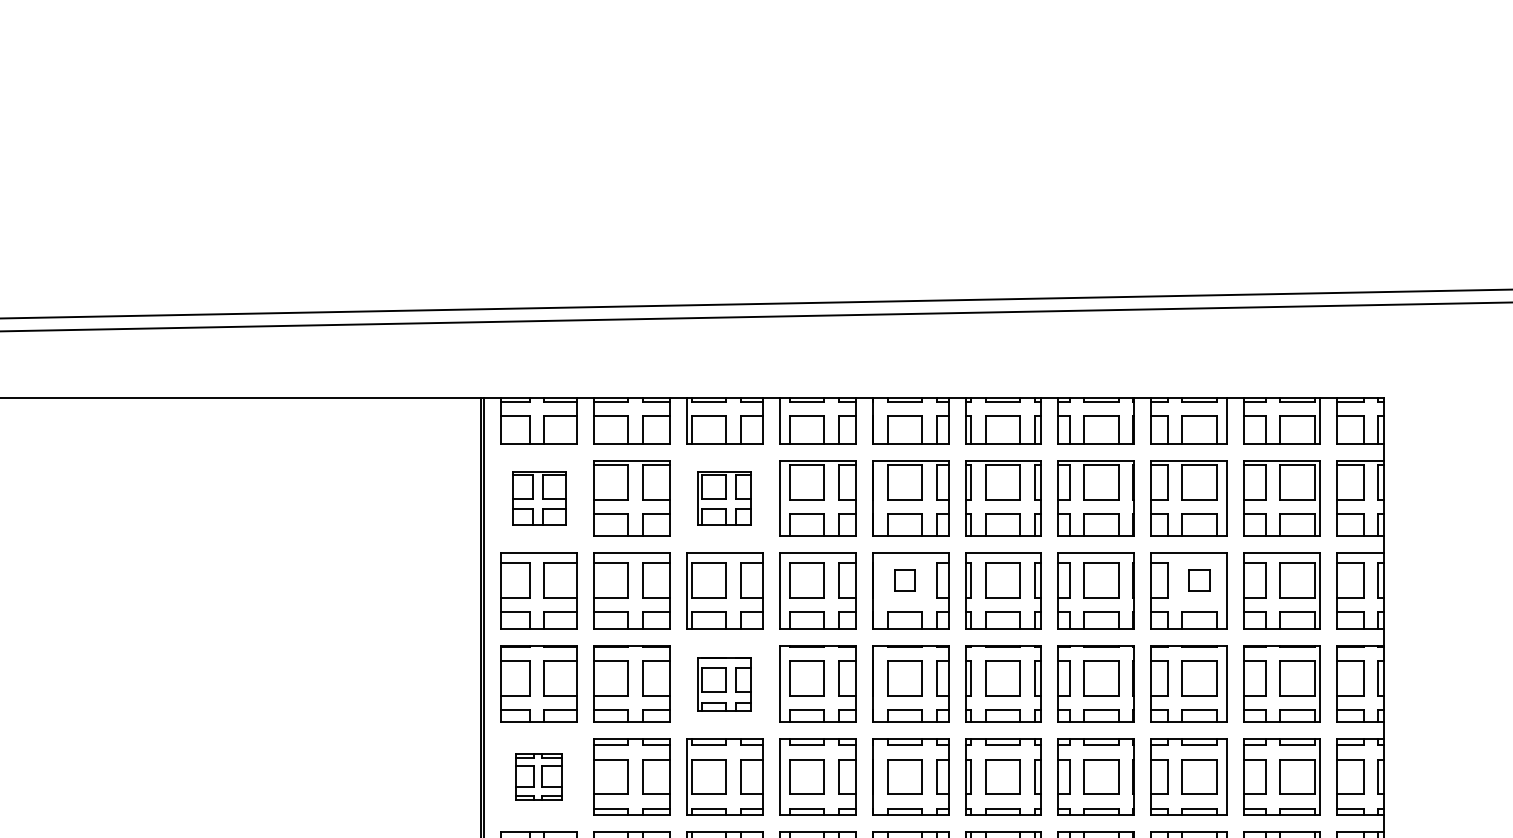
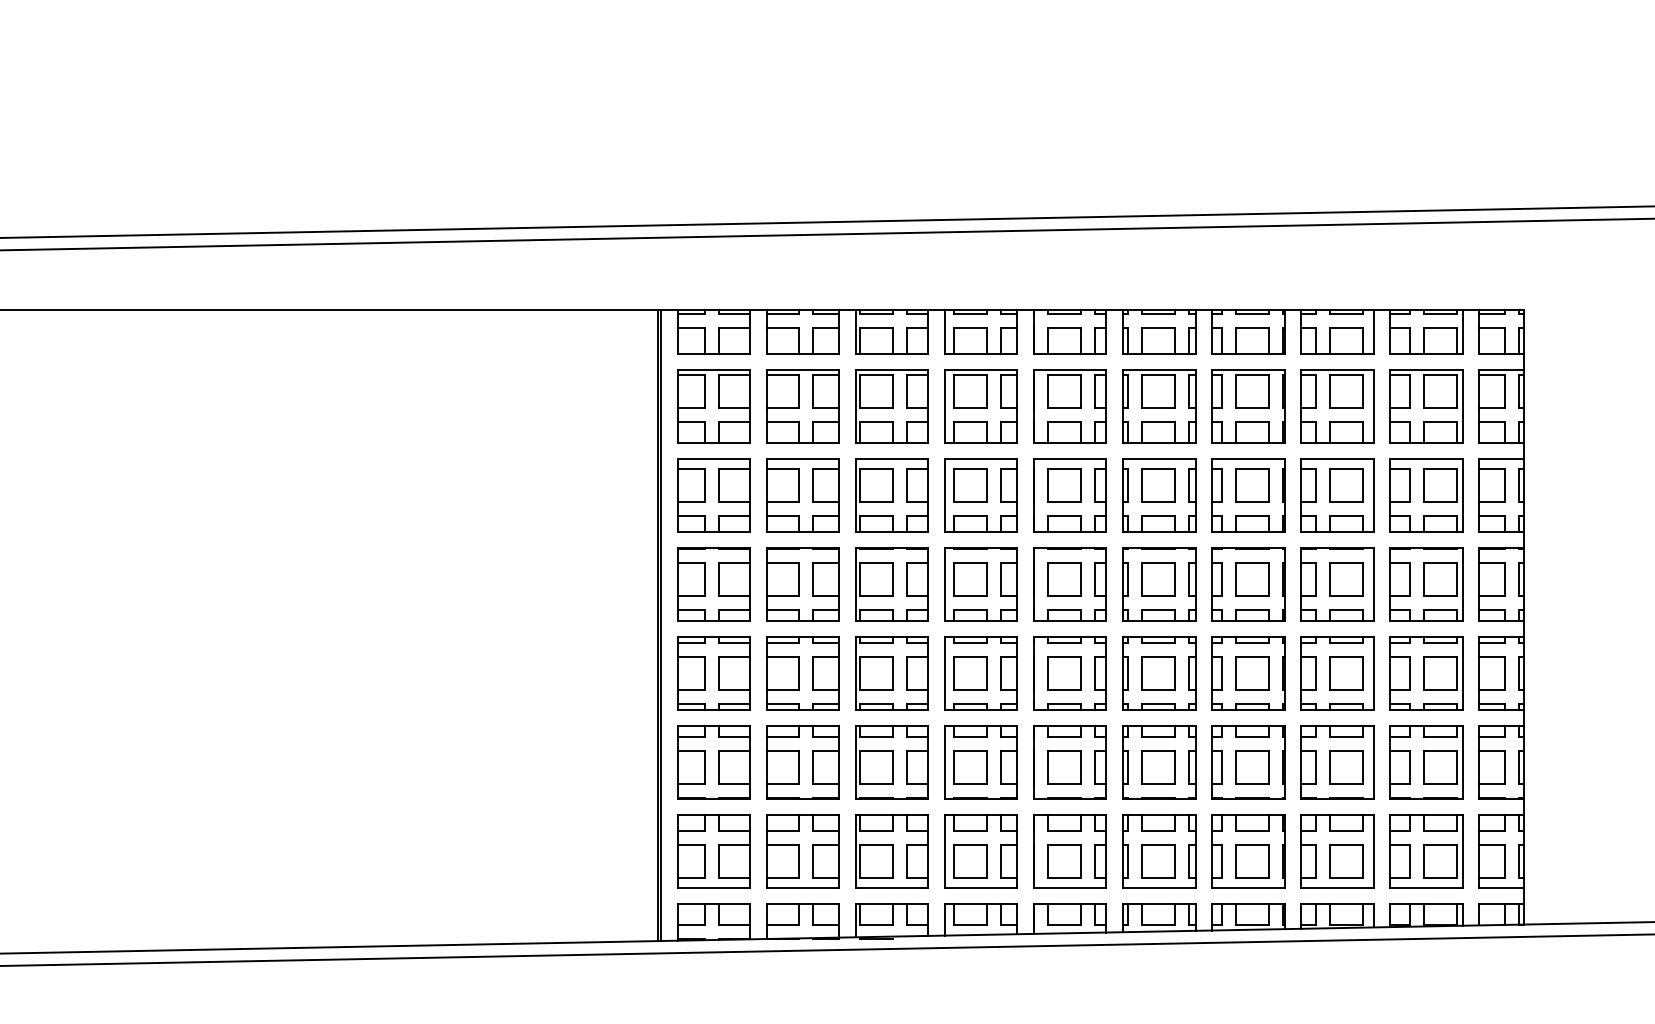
part: (538, 498) -> (713, 406), size x1.43
part: (724, 498) -> (891, 406), size x1.43
part: (904, 580) -> (1064, 485), size x1.67
part: (1199, 580) -> (1346, 485), size x1.67
part: (724, 683) -> (891, 584), size x1.43
part: (538, 776) -> (713, 673), size x1.67

